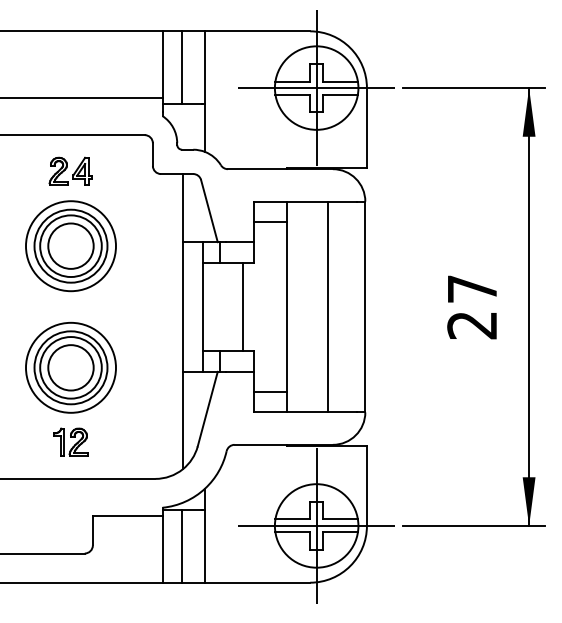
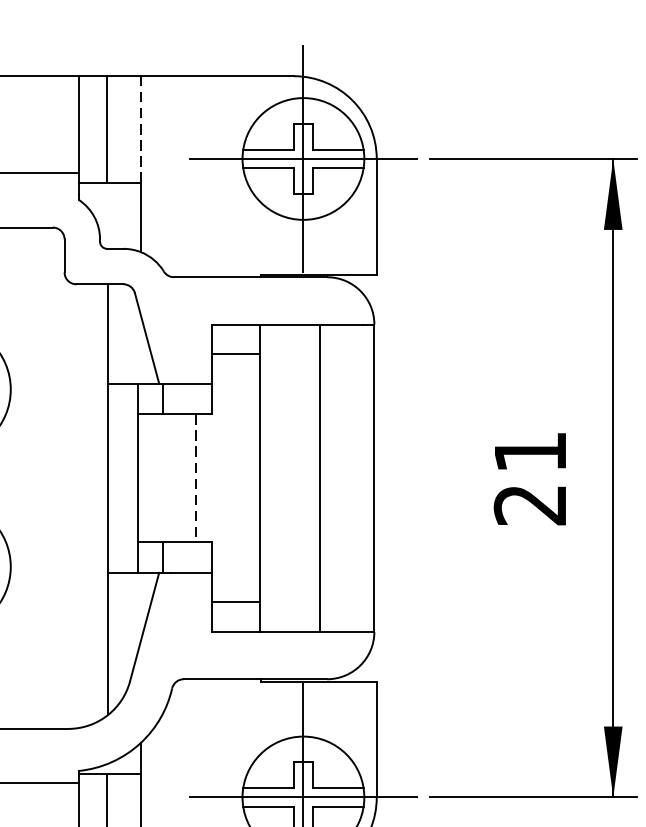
line: (205, 67) -> (141, 128), solid -> dashed
text: (472, 288) -> (530, 451), 27 -> 21
line: (242, 307) -> (195, 478), solid -> dashed

